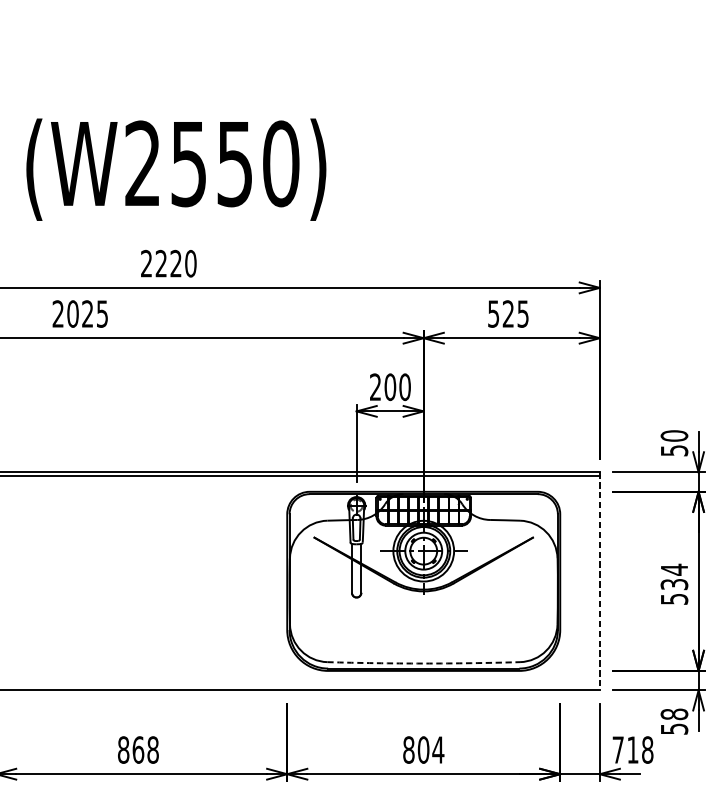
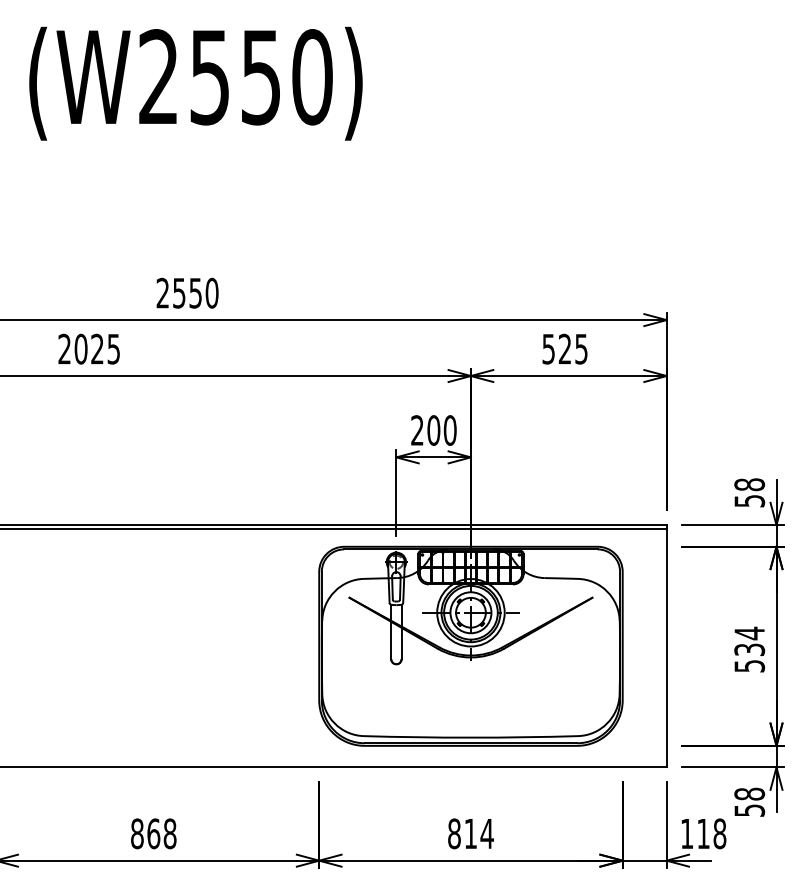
text: (175, 169) -> (195, 83), moved
text: (168, 263) -> (187, 292), 2220 -> 2550
text: (674, 435) -> (749, 484), 50 -> 58
line: (599, 581) -> (666, 646), dashed -> solid
arc: (423, 663) -> (470, 737), dashed -> solid
text: (423, 749) -> (470, 833), 804 -> 814
text: (618, 749) -> (687, 833), 718 -> 118

